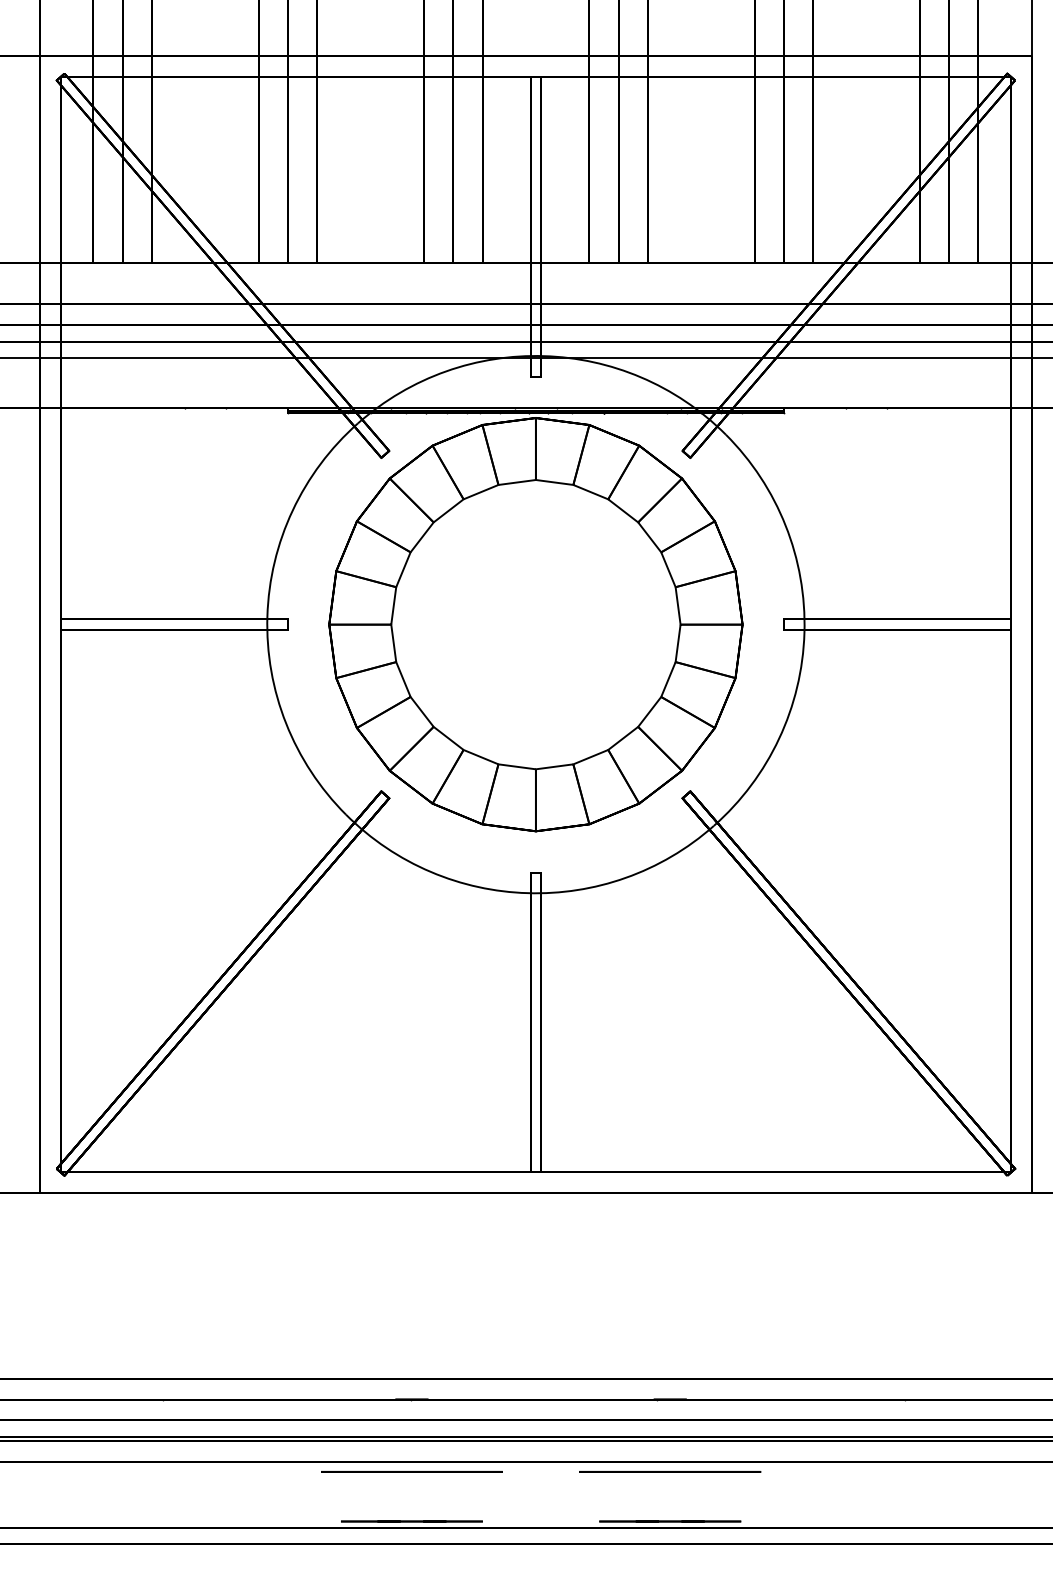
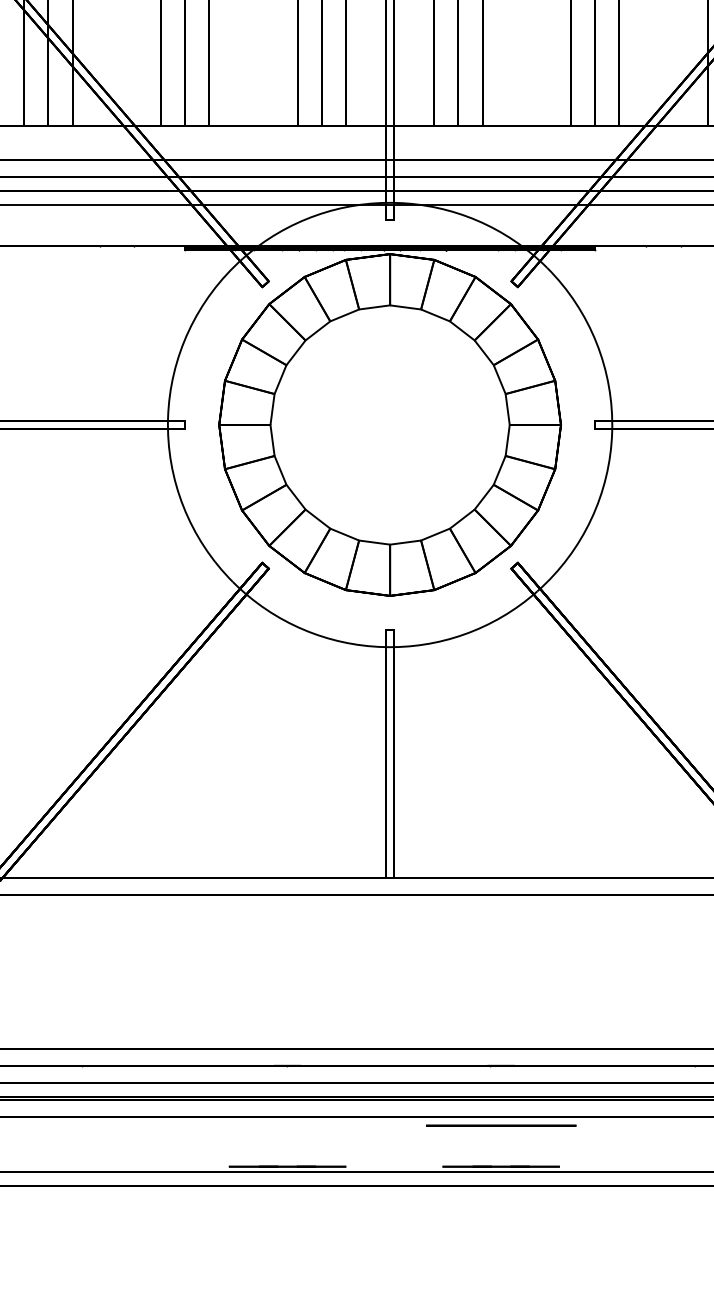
circle: (411, 1471) -> (287, 1125), removed

